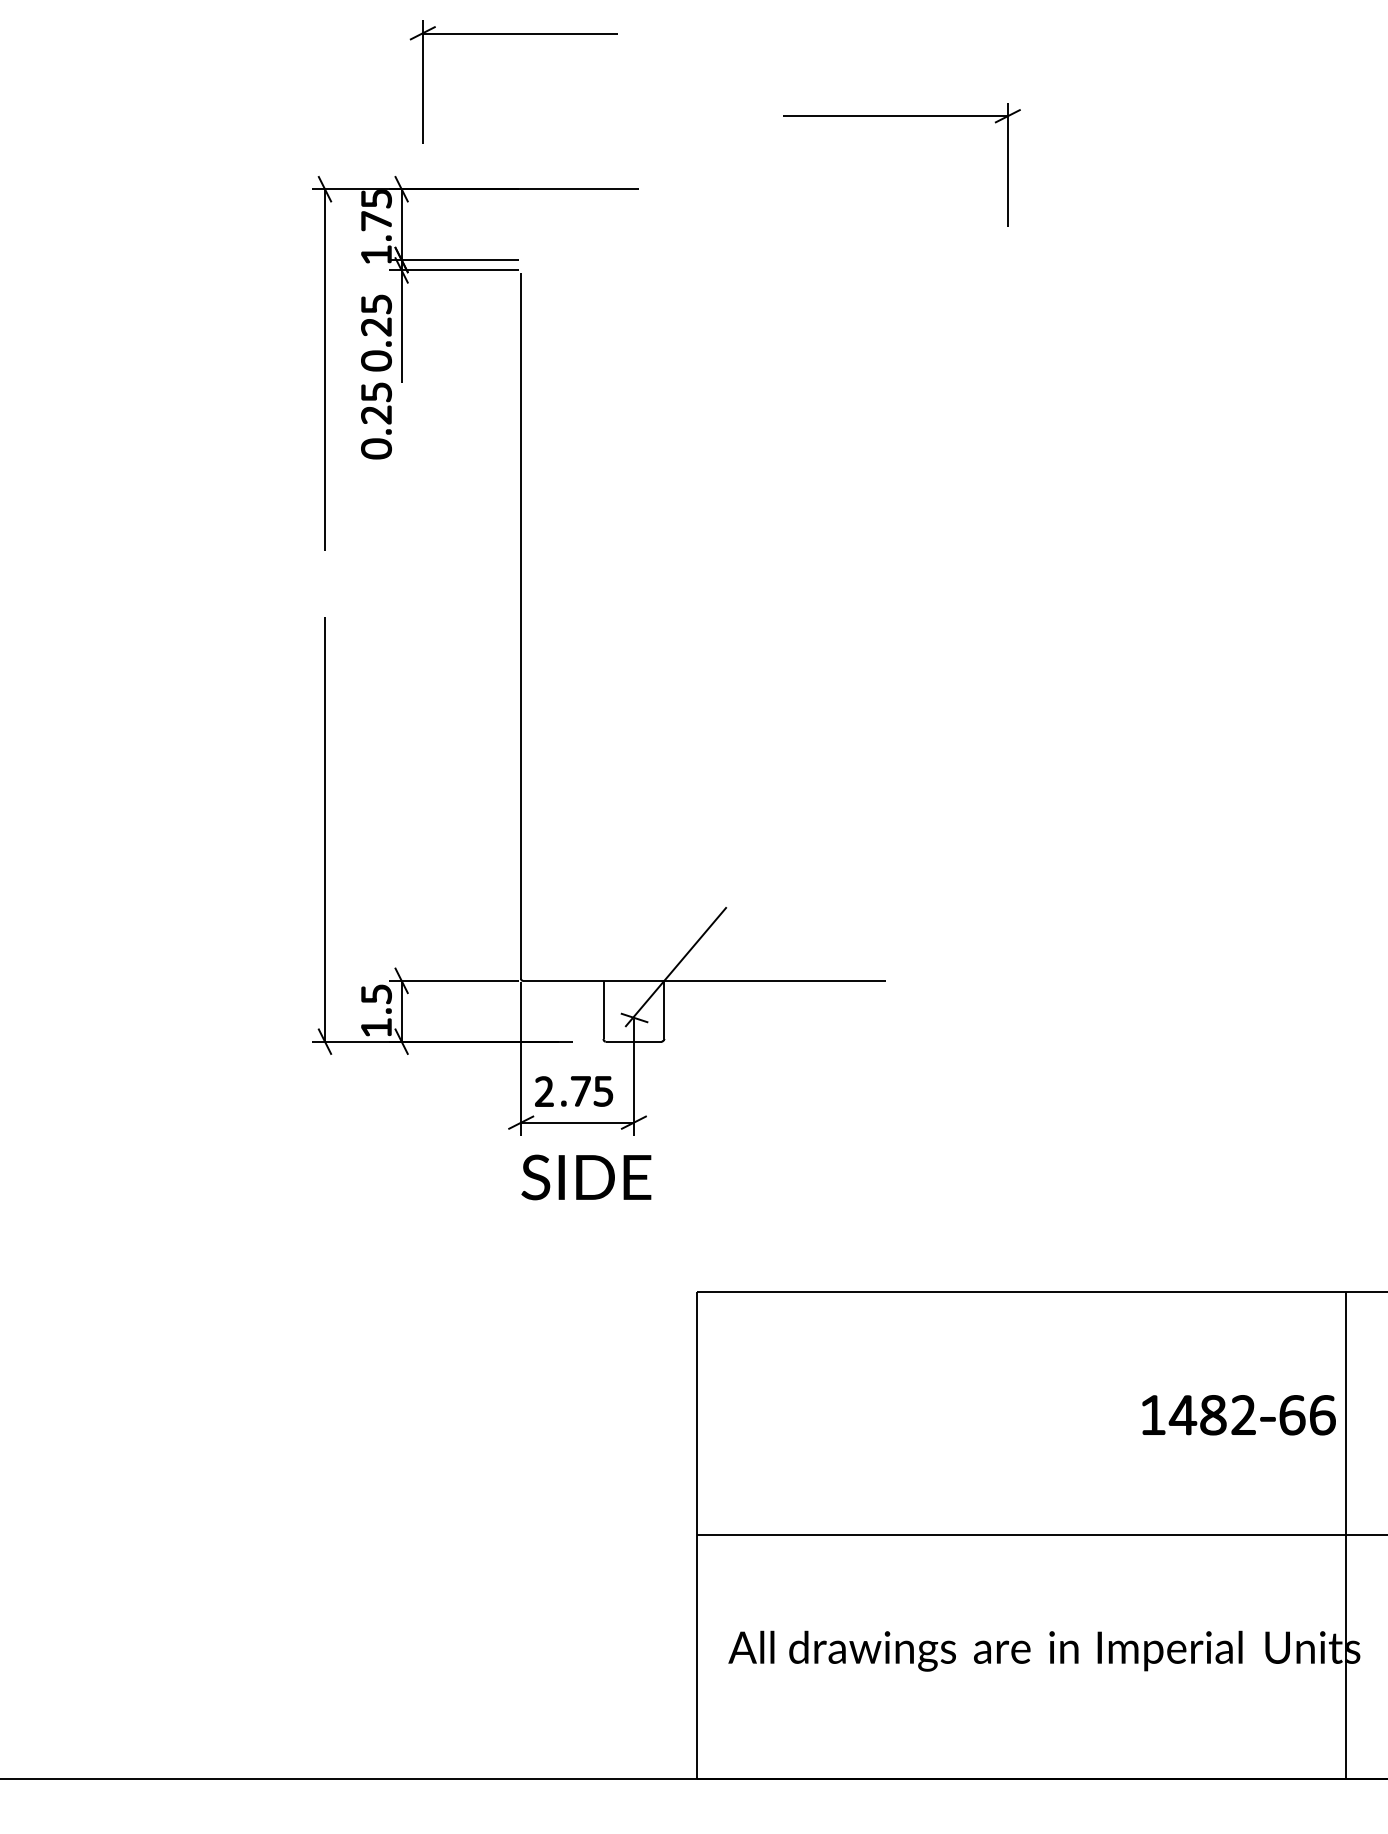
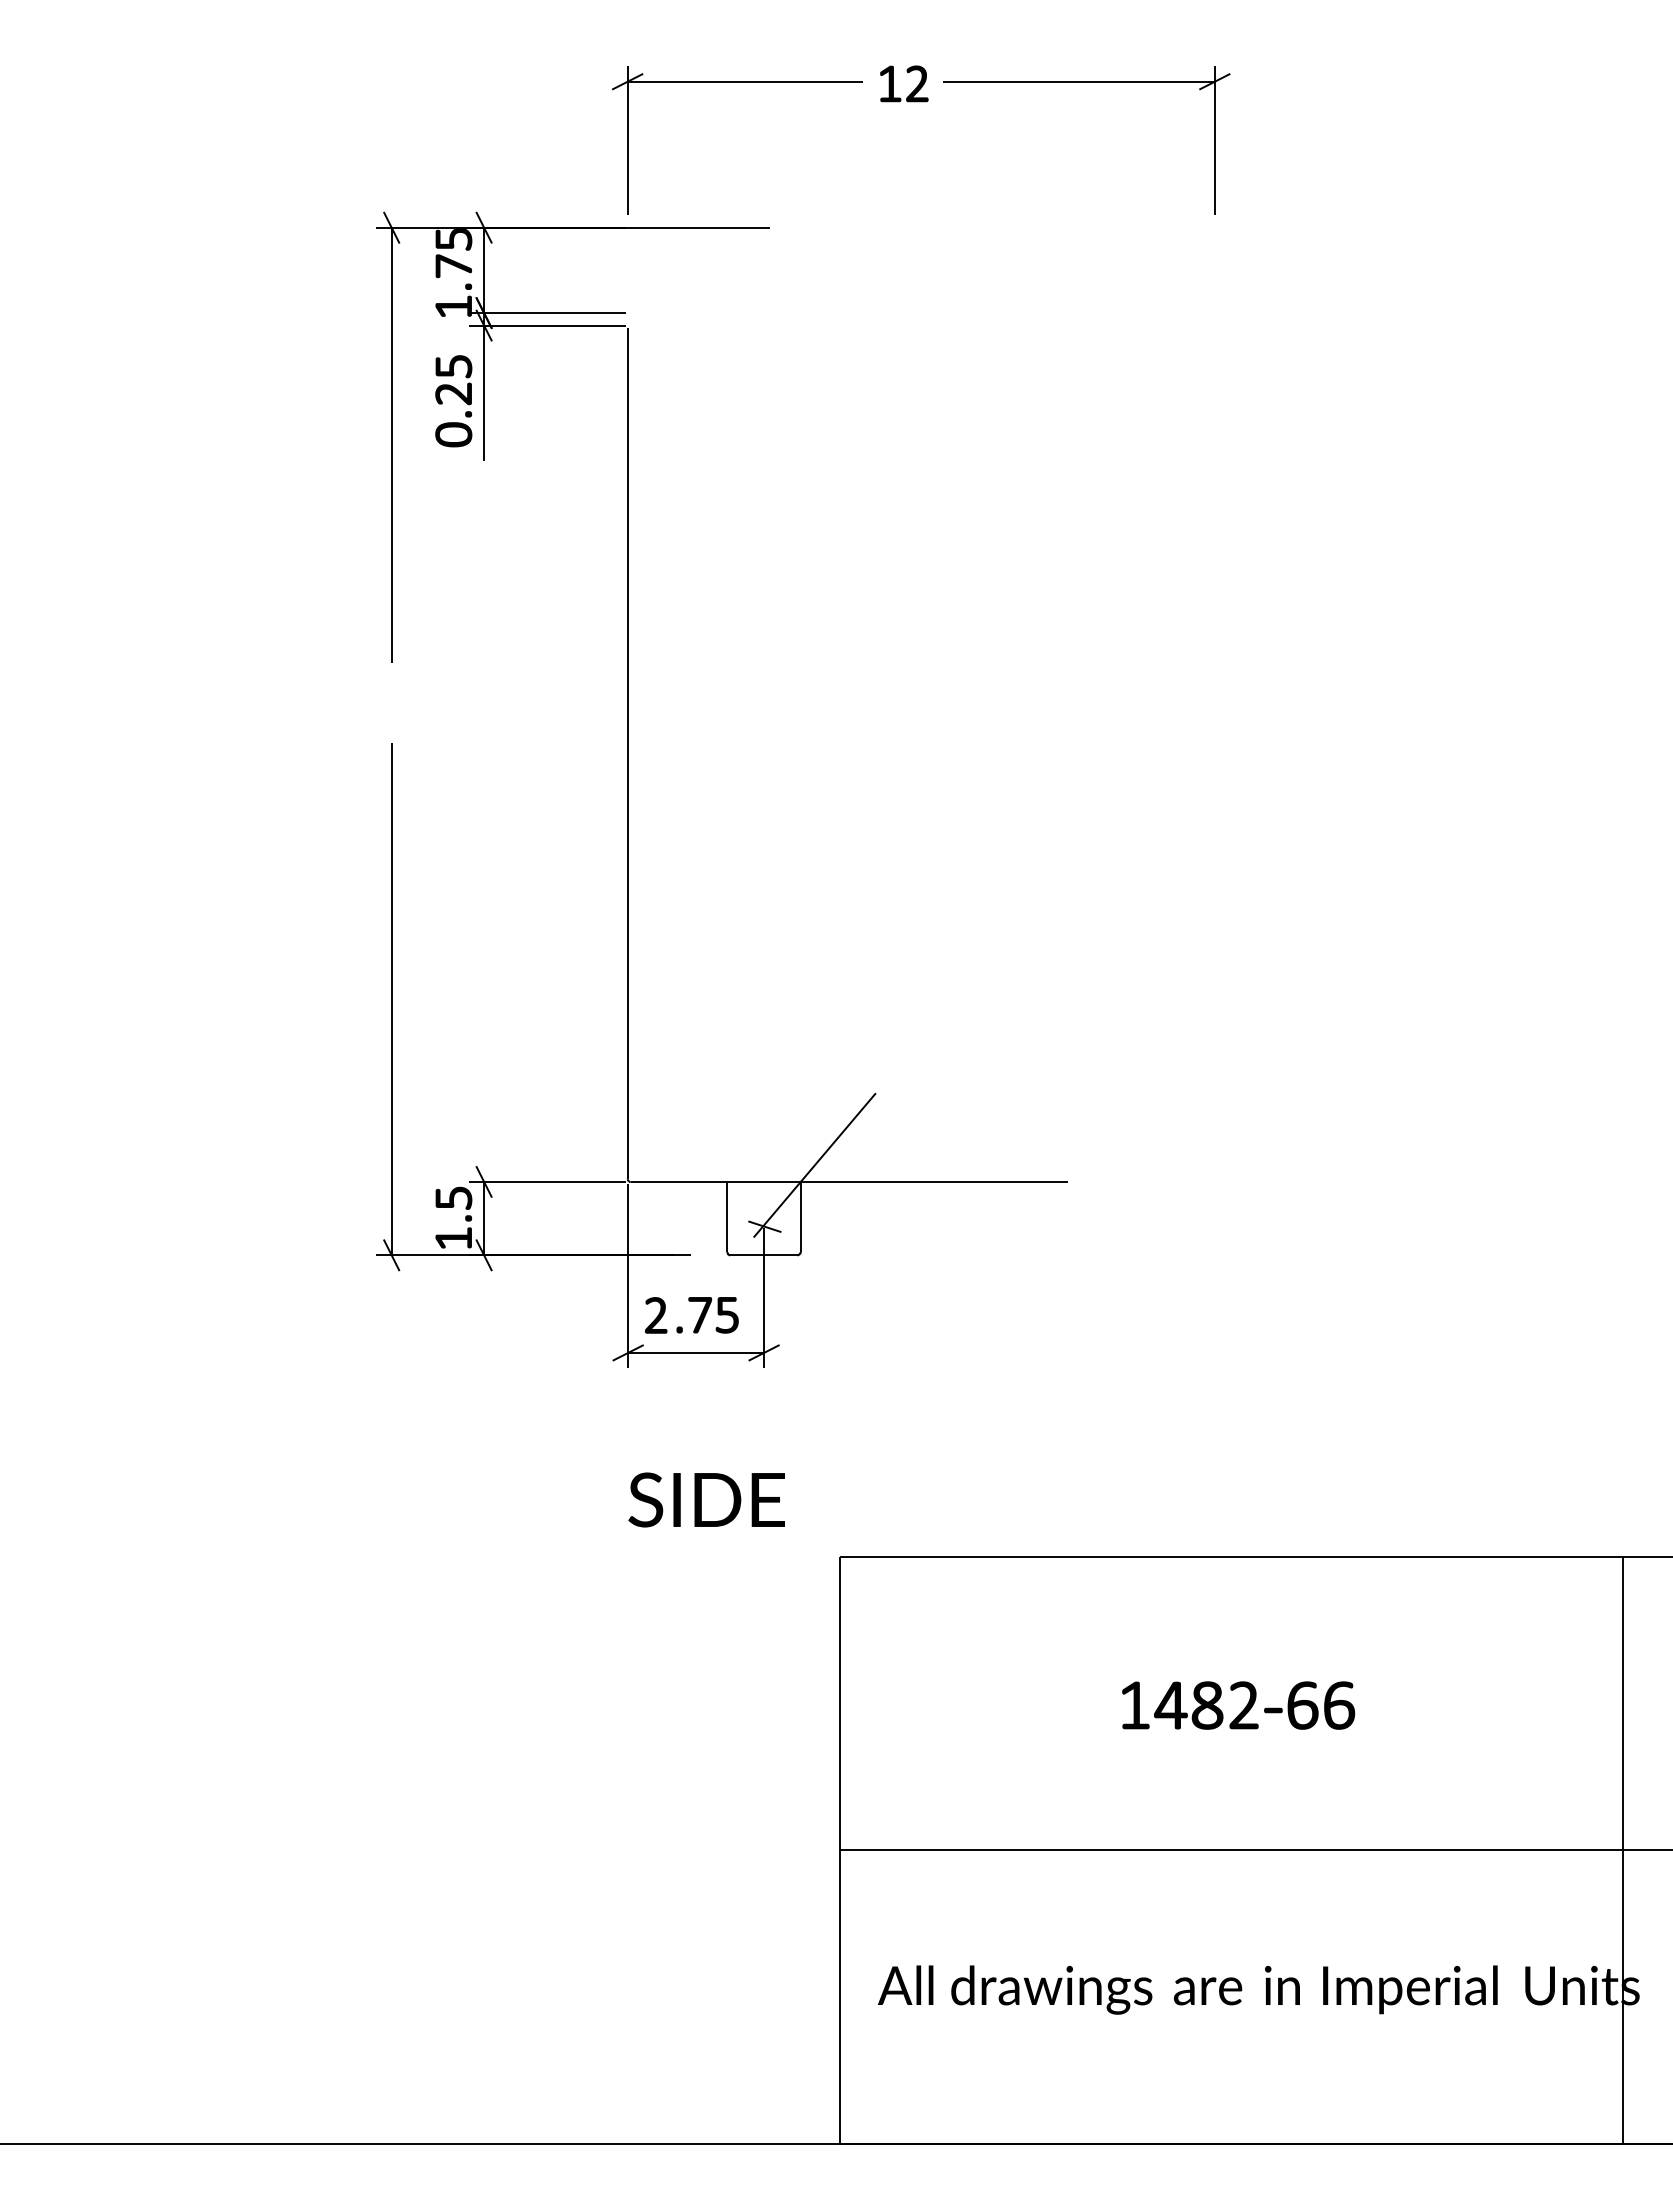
part: (513, 33) -> (737, 82), moved
part: (753, 61) -> (908, 73), added
part: (901, 116) -> (1086, 82), moved
part: (380, 417) -> (458, 502), removed
text: (586, 1177) -> (706, 1499), moved
part: (1244, 1416) -> (1244, 1707), moved

